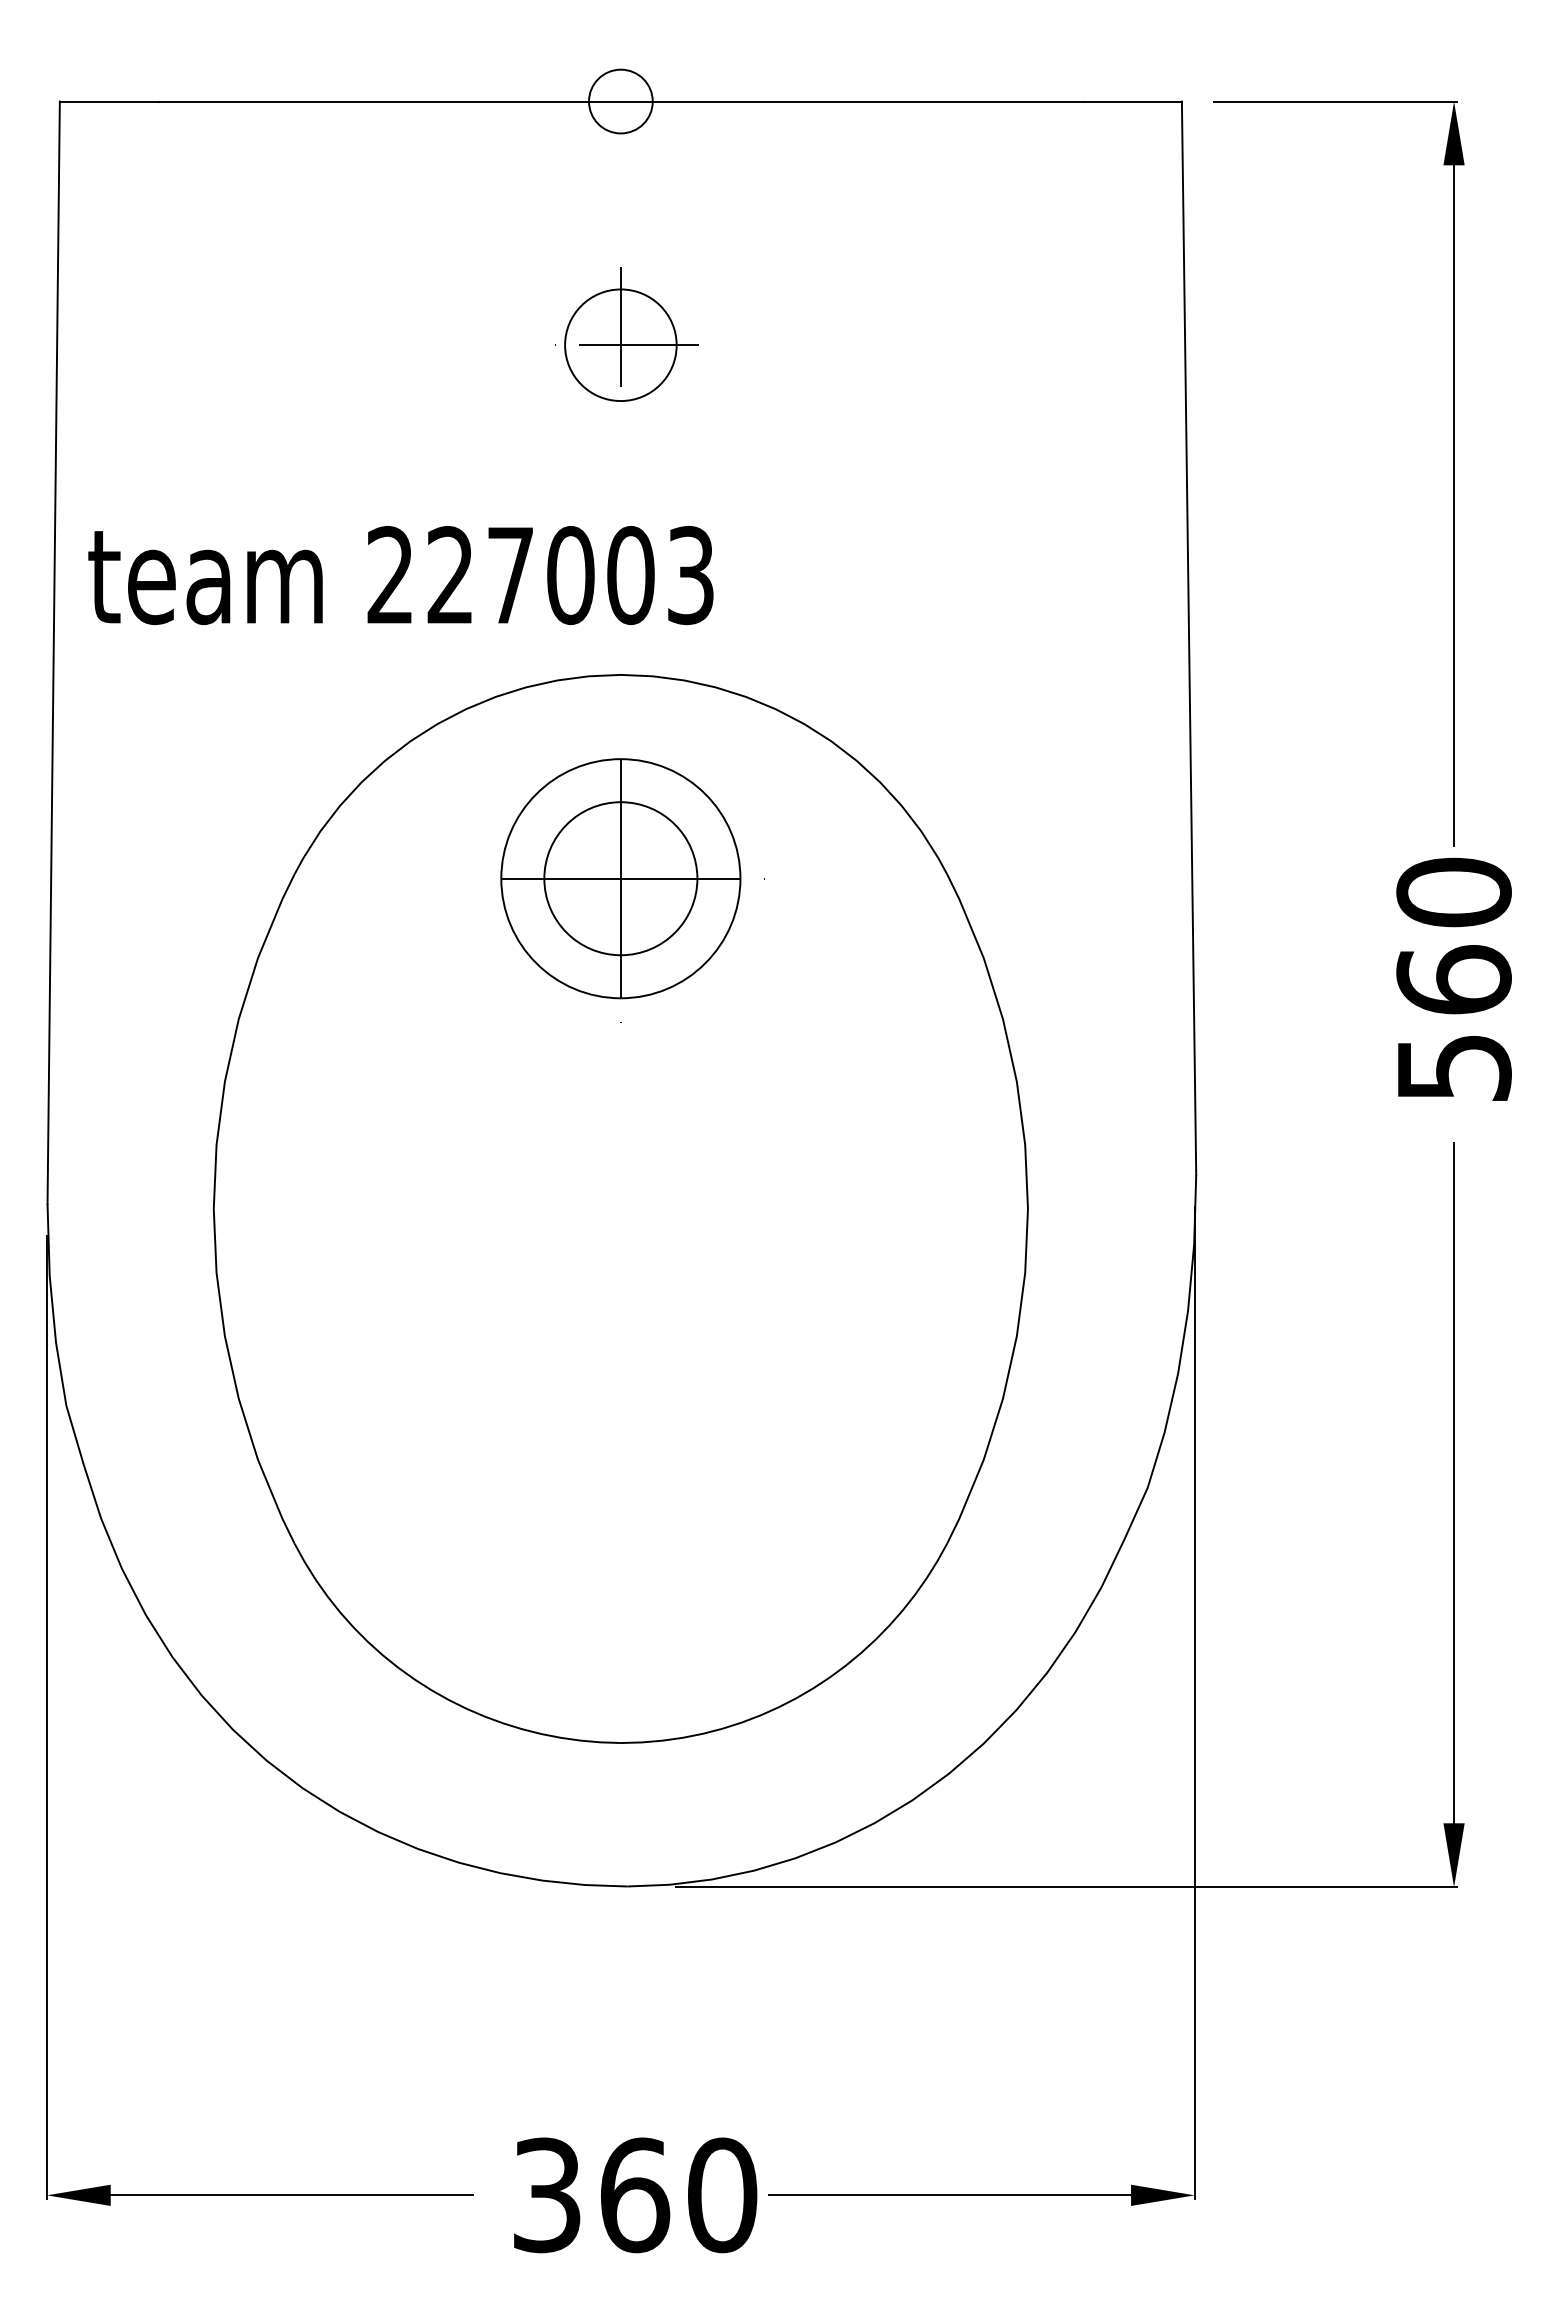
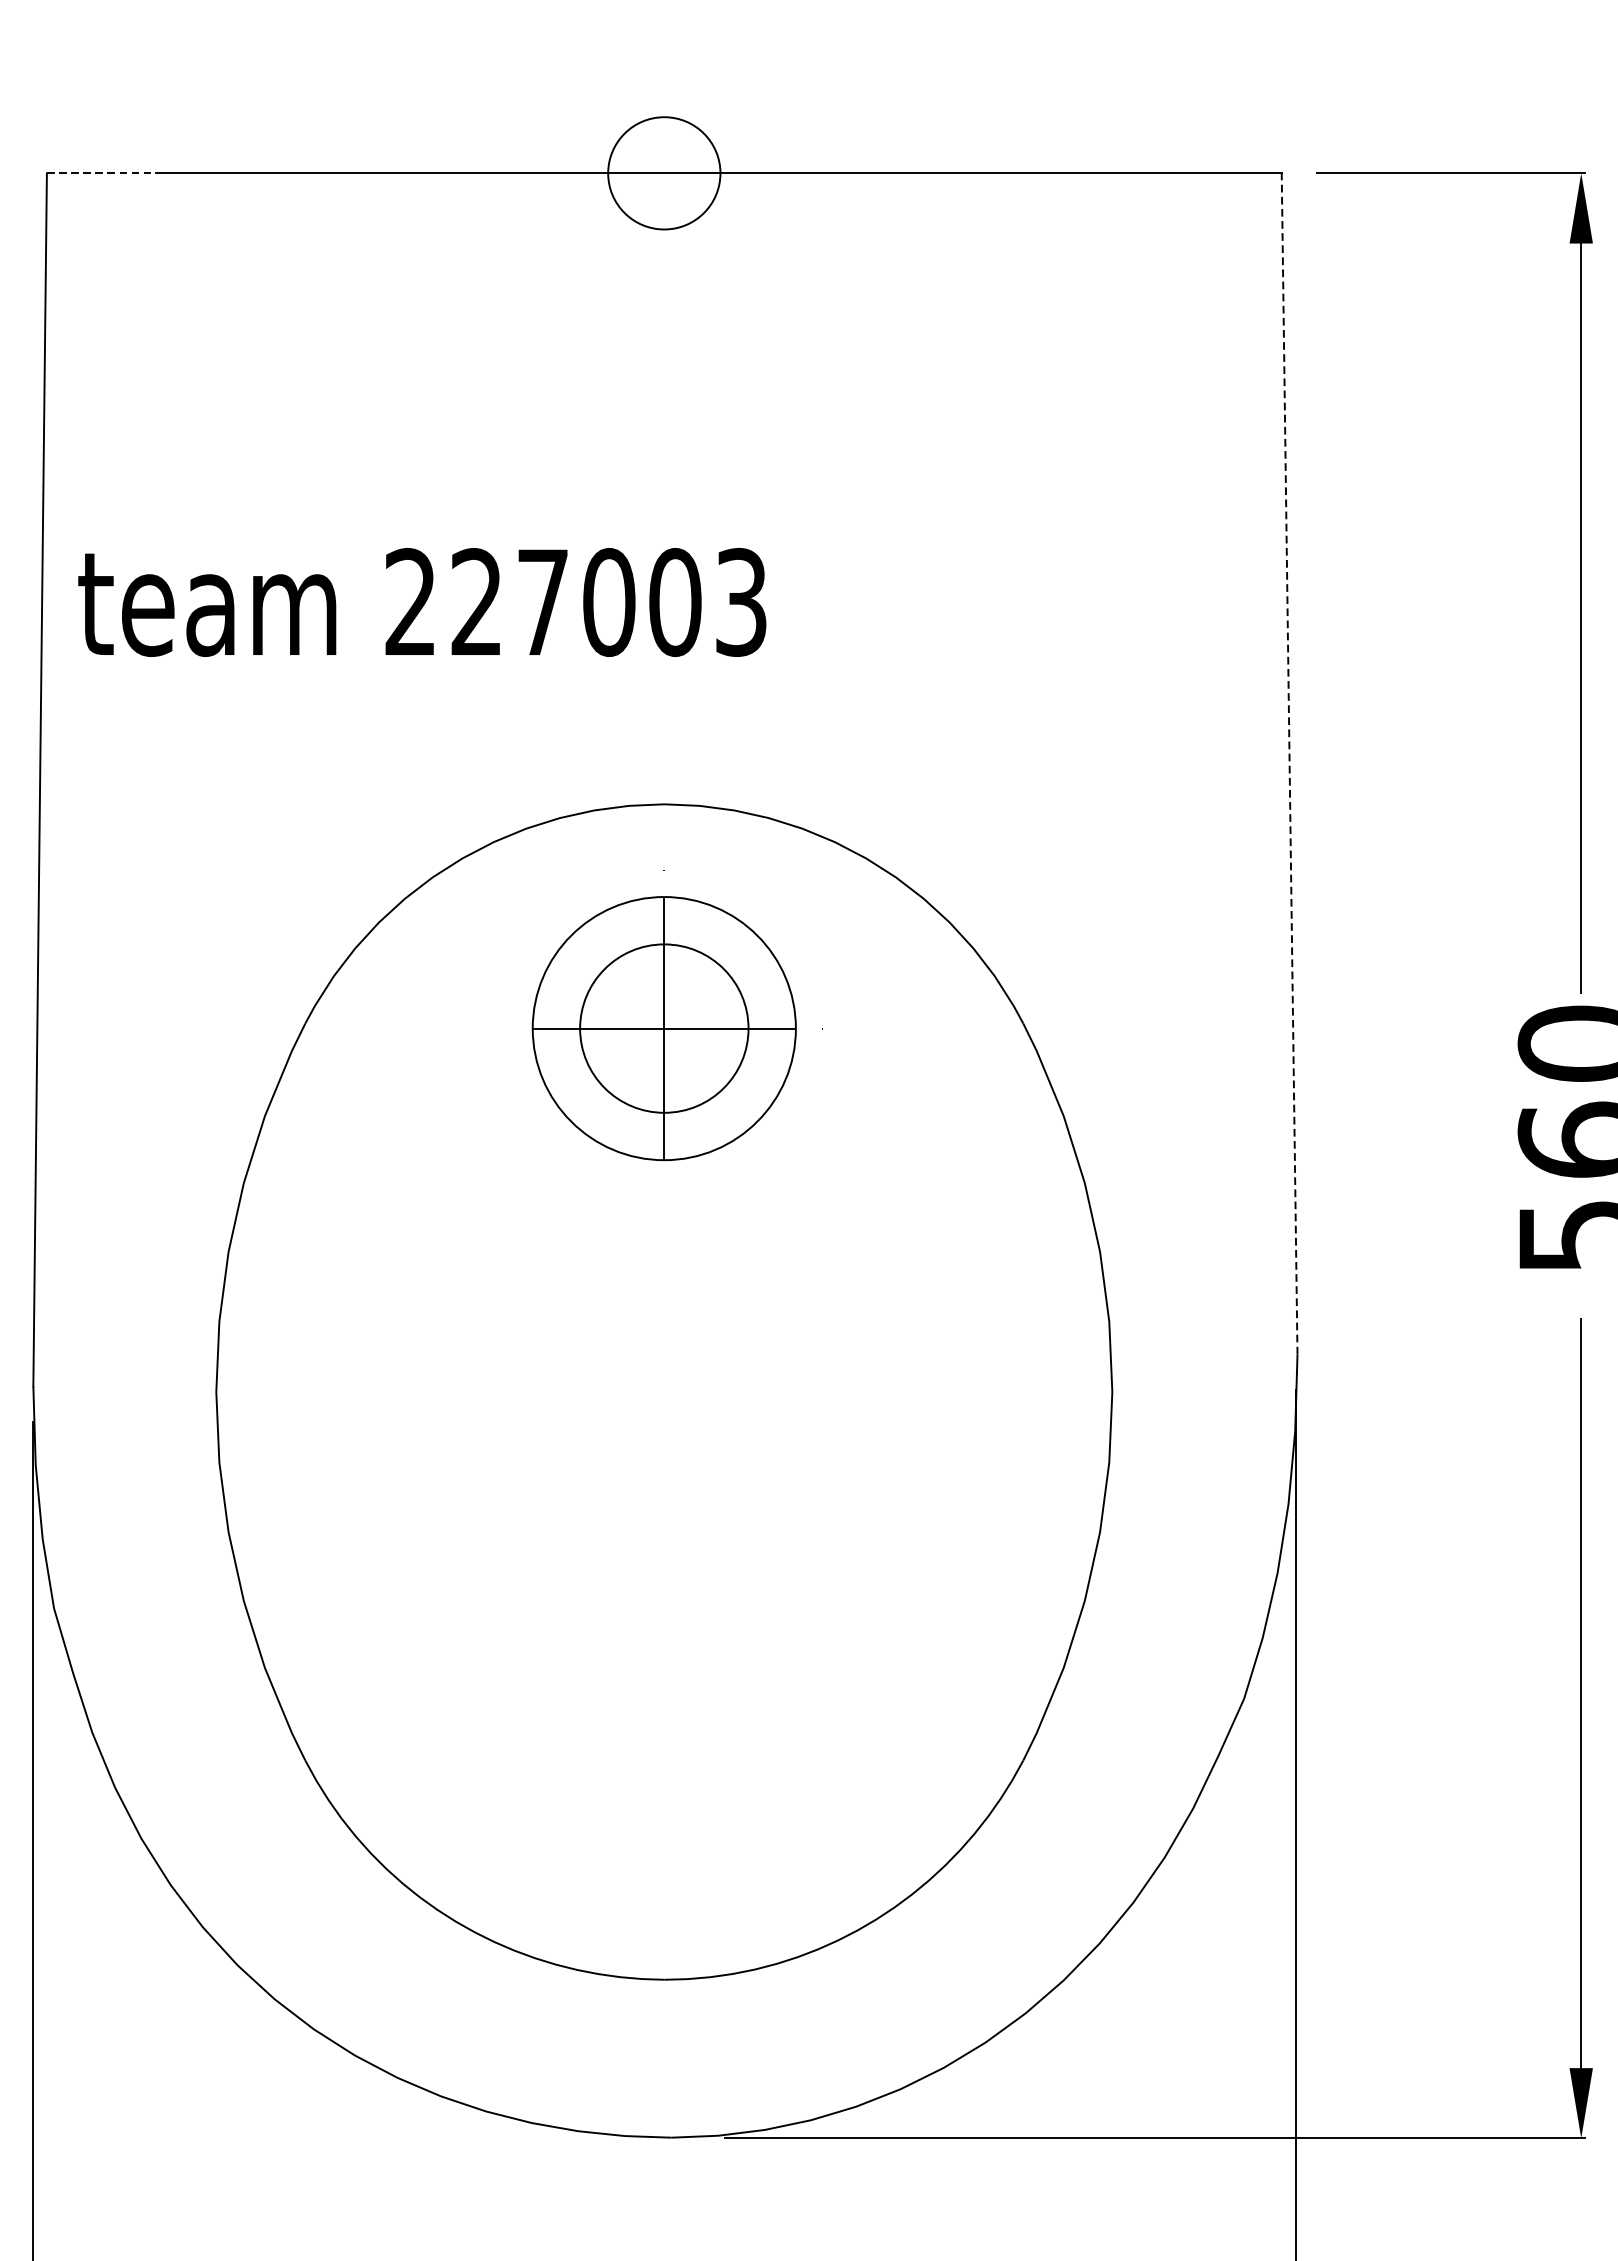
line: (109, 101) -> (101, 173), solid -> dashed
circle: (620, 101) -> (663, 173), size x1.6
part: (626, 334) -> (670, 429), removed
text: (400, 575) -> (421, 602), moved
line: (1189, 638) -> (1290, 764), solid -> dashed

